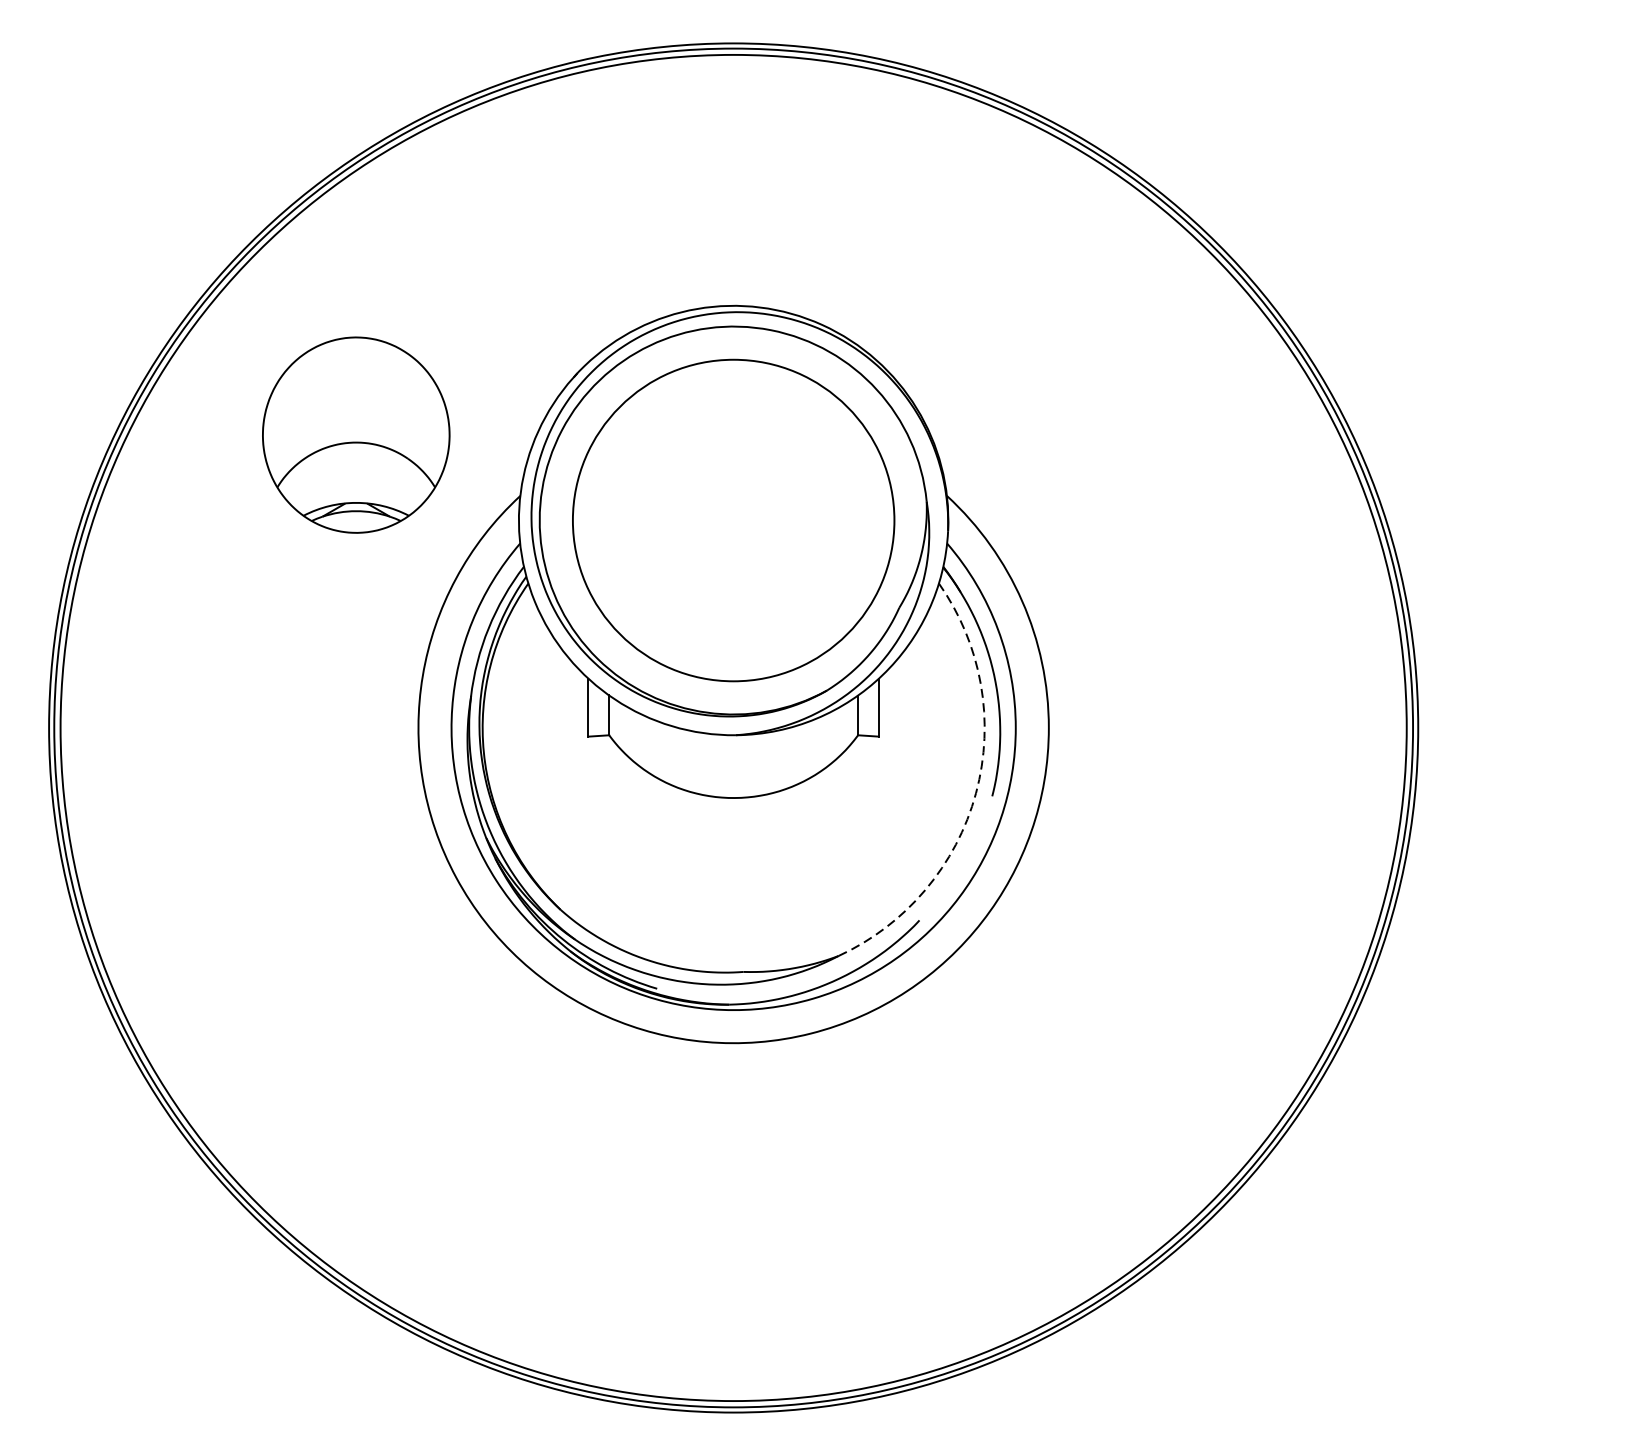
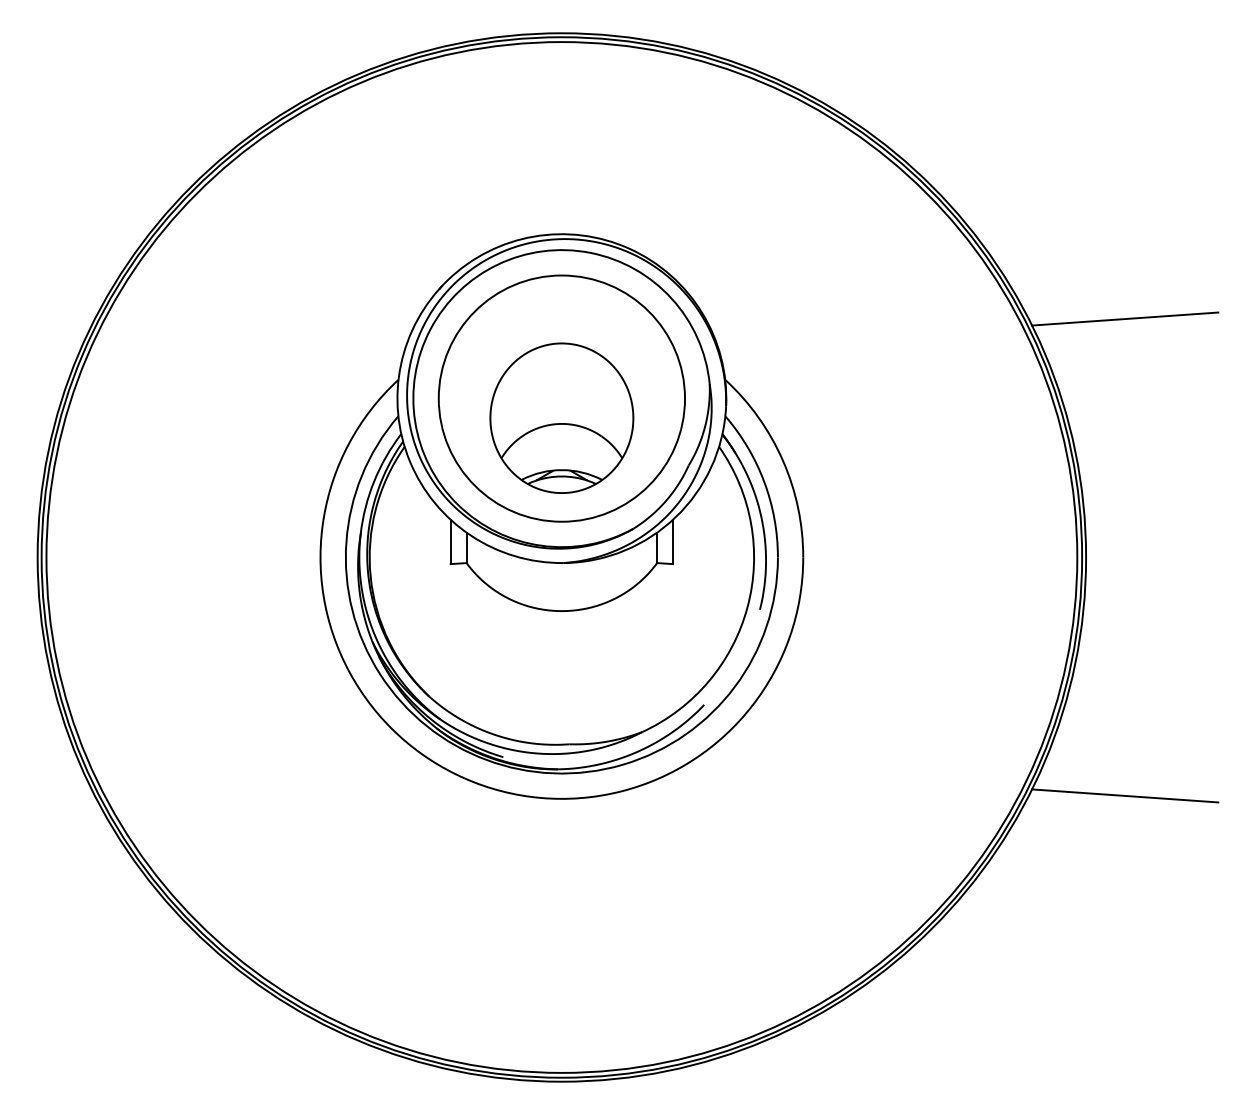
line: (1469, 415) -> (1125, 318), added
part: (355, 434) -> (561, 417), moved
arc: (976, 793) -> (747, 607), dashed -> solid
line: (1469, 1038) -> (1125, 795), added

